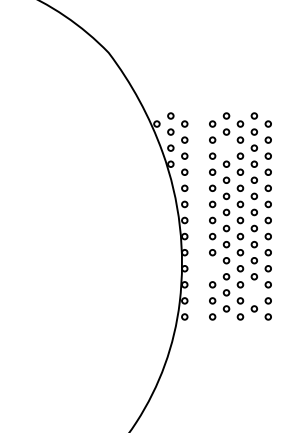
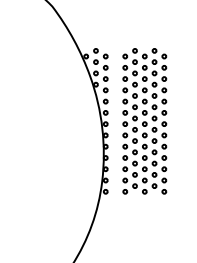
circle: (226, 147) -> (135, 72), added
circle: (212, 268) -> (125, 157), added
circle: (253, 292) -> (153, 174), added

